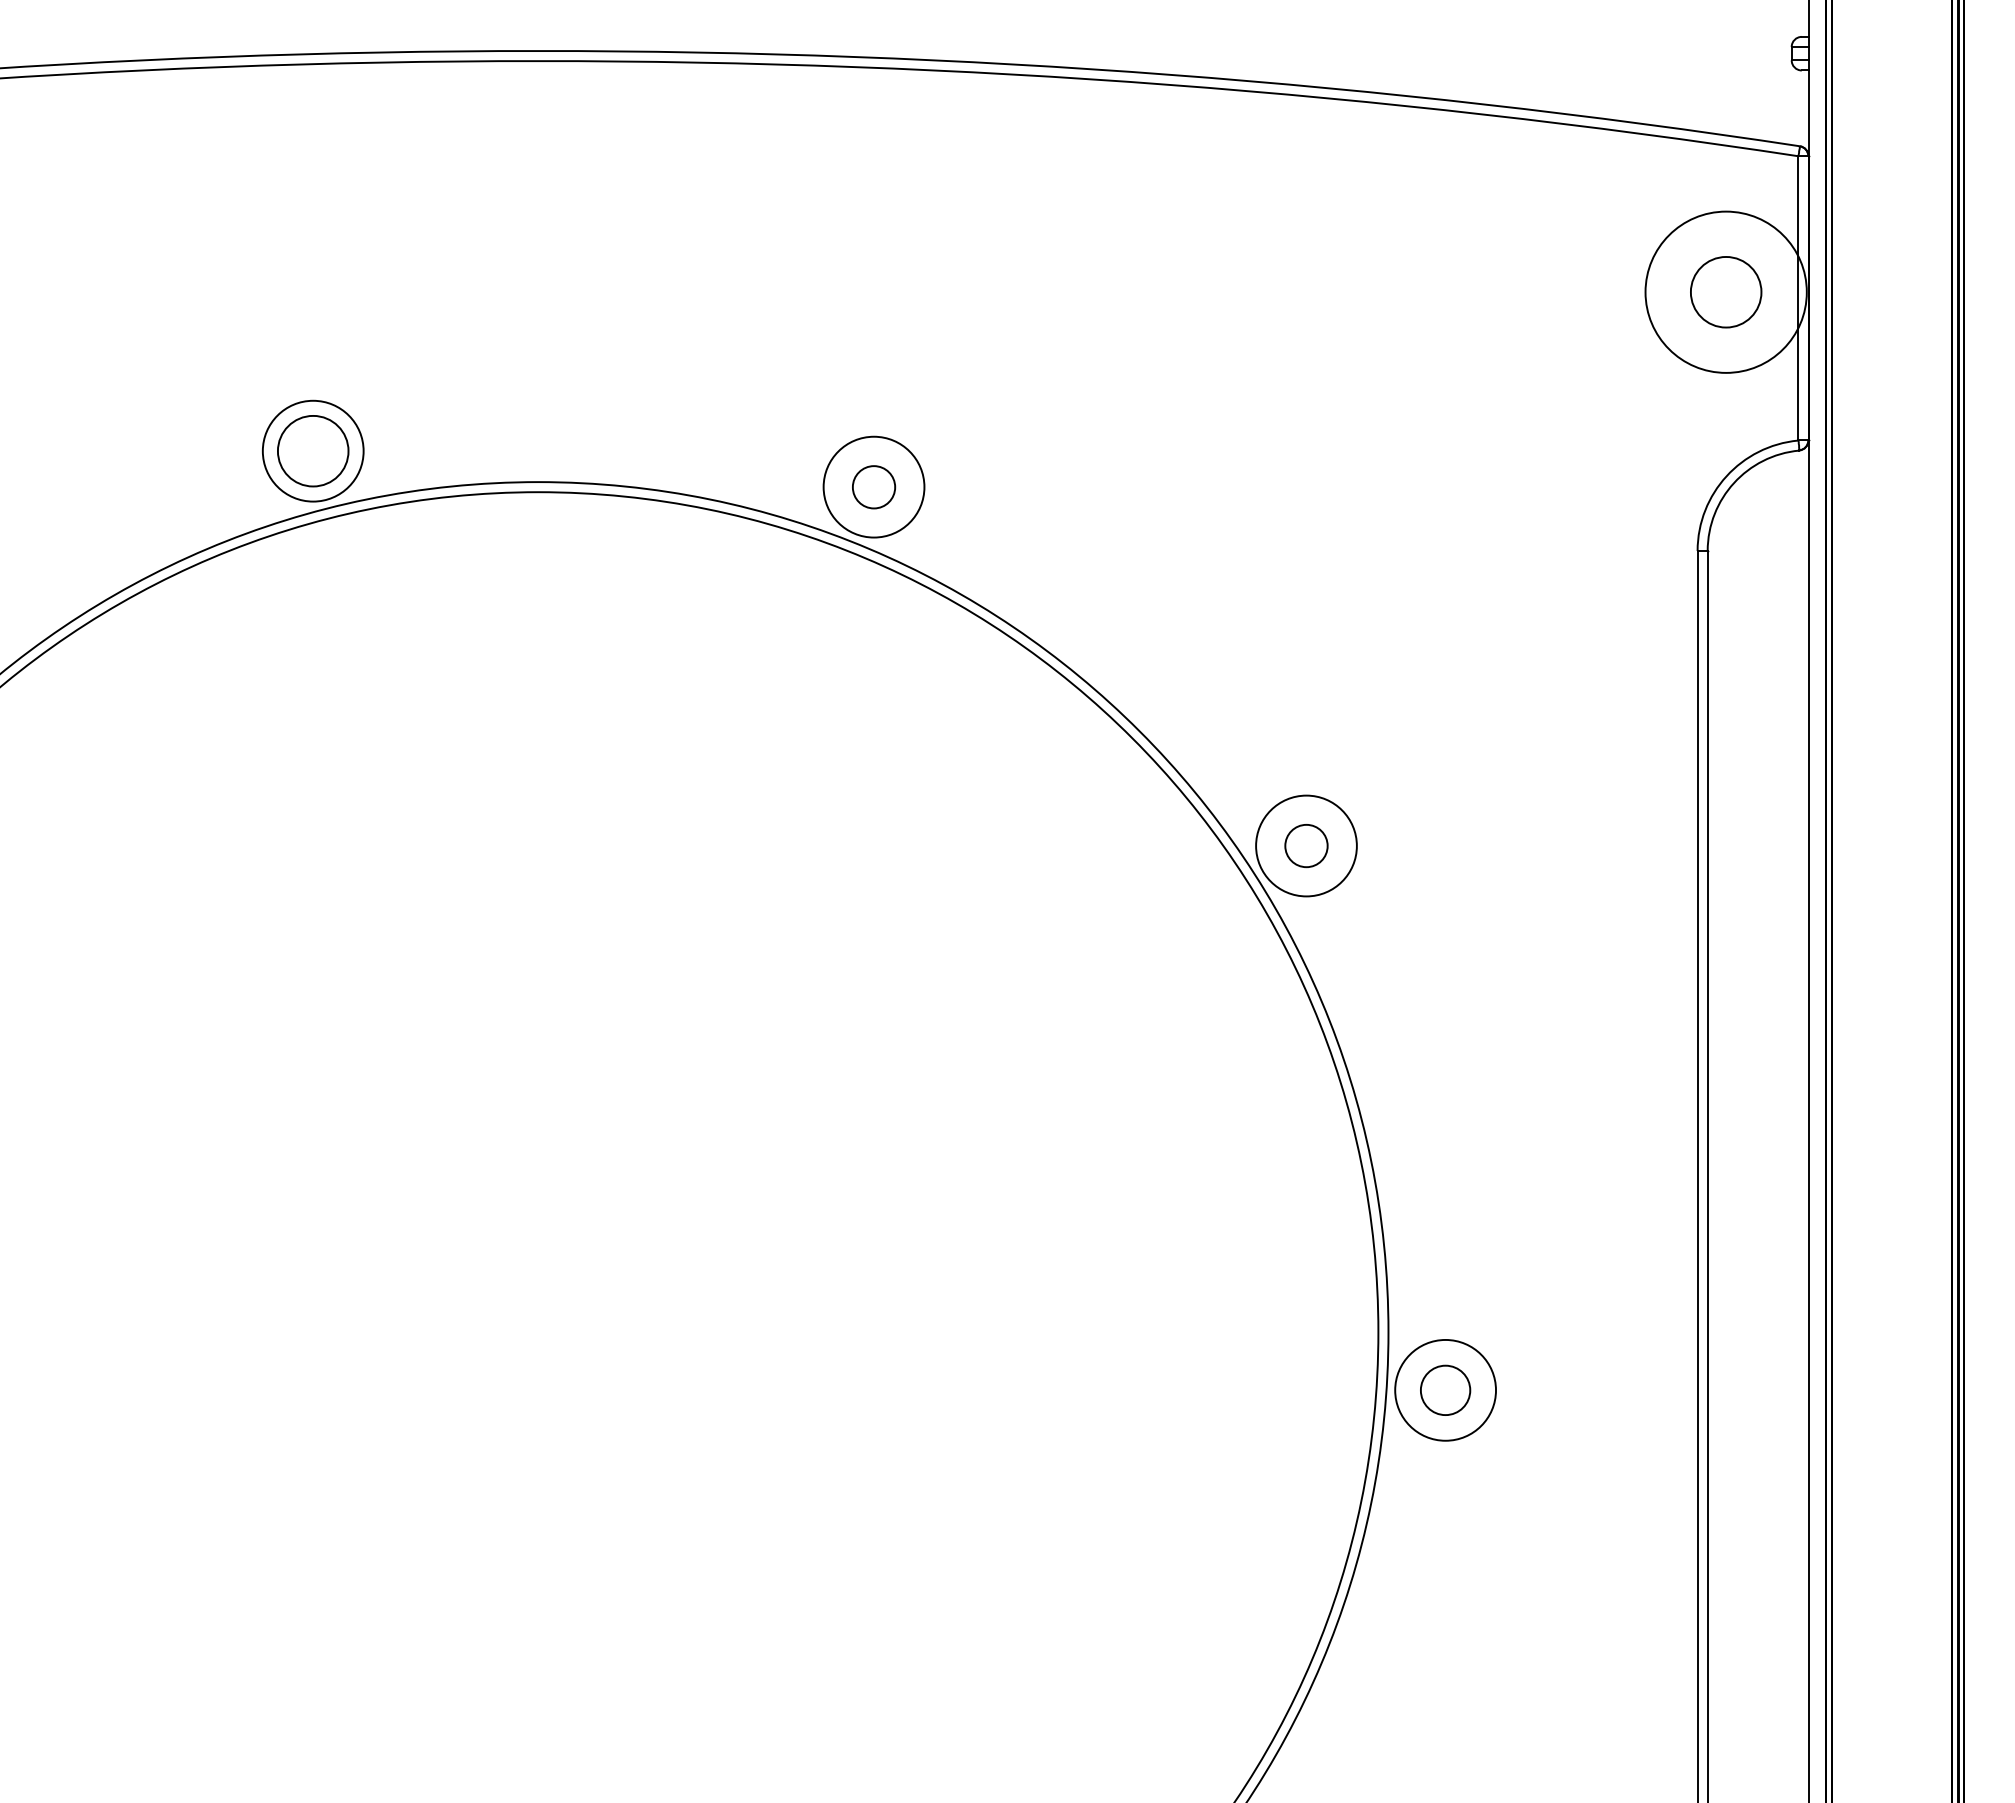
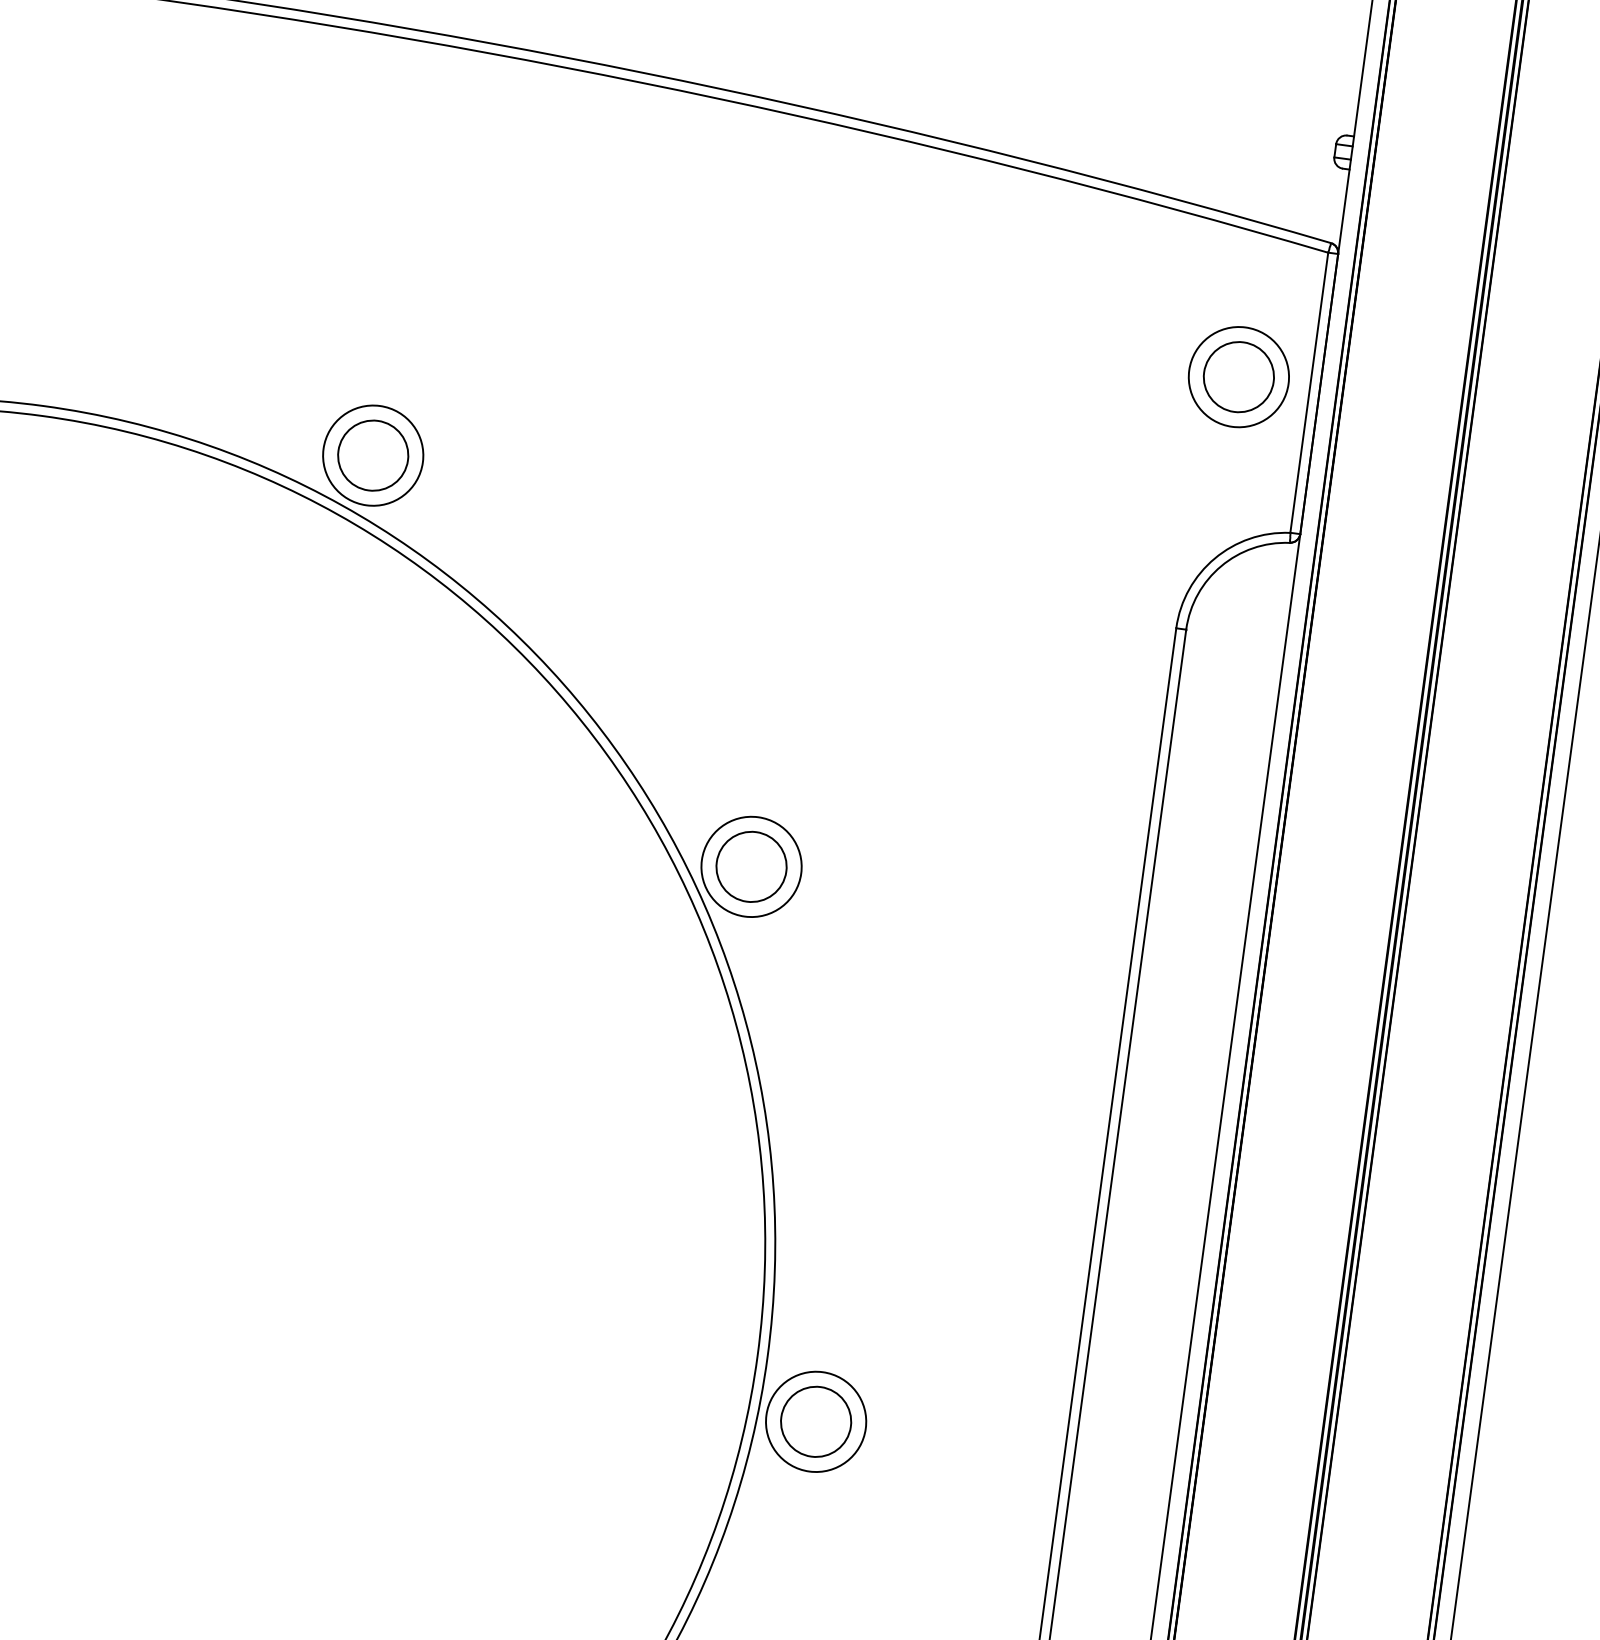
circle: (1725, 291) -> (1238, 376), size x0.62
circle: (873, 487) -> (372, 455), size x1.67
circle: (1306, 845) -> (751, 866), size x1.67
circle: (1445, 1390) -> (816, 1421), size x1.43

